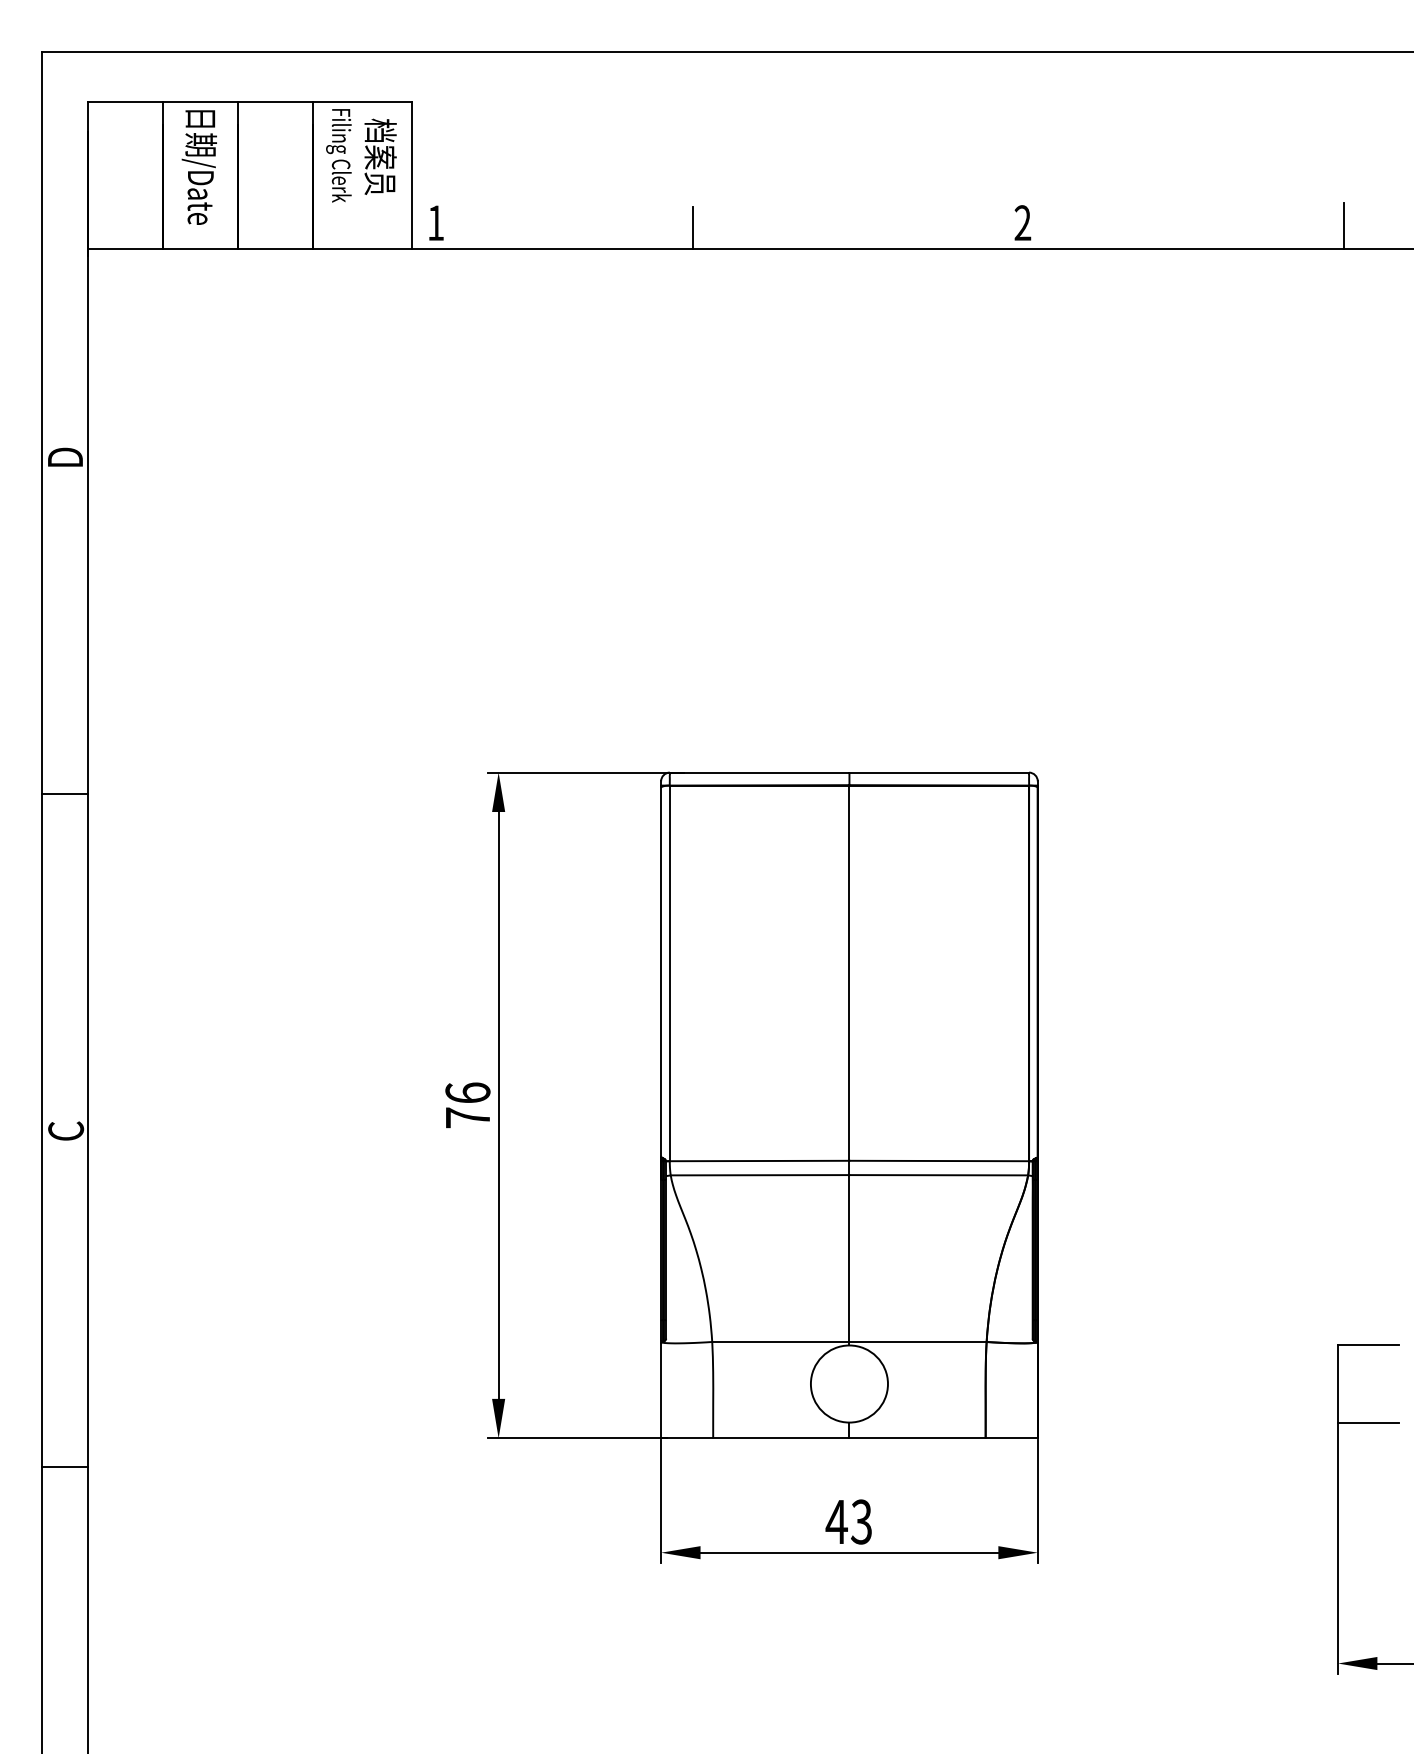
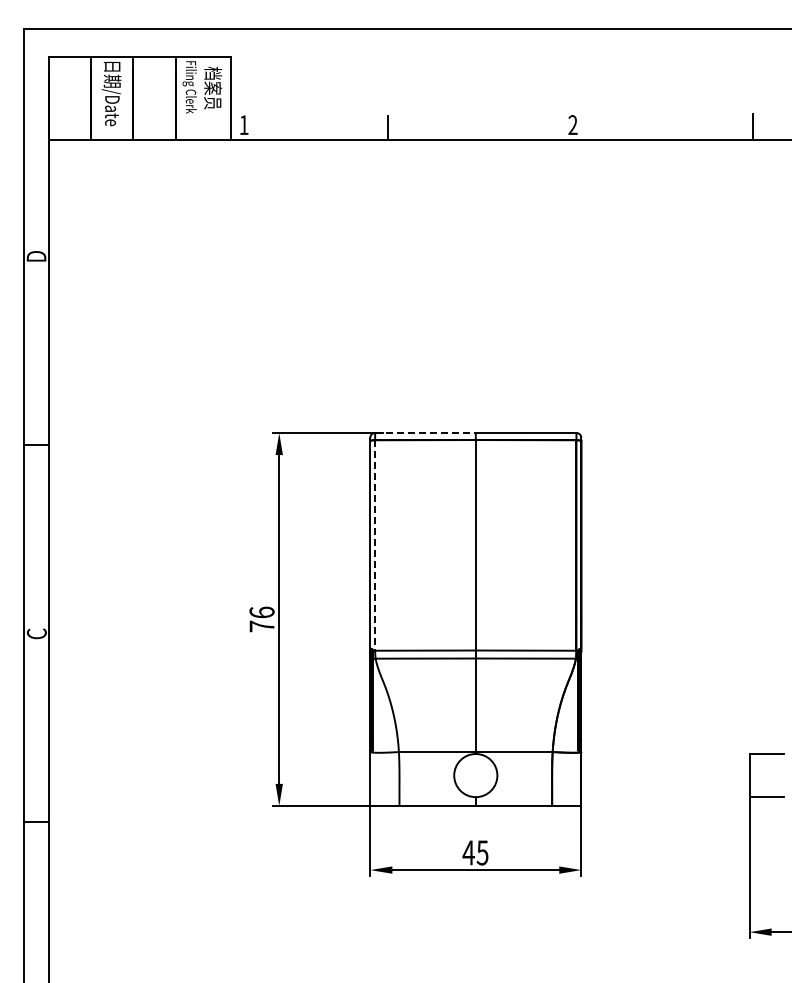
line: (761, 773) -> (426, 433), solid -> dashed
line: (670, 975) -> (375, 546), solid -> dashed
text: (861, 1521) -> (482, 852), 43 -> 45

